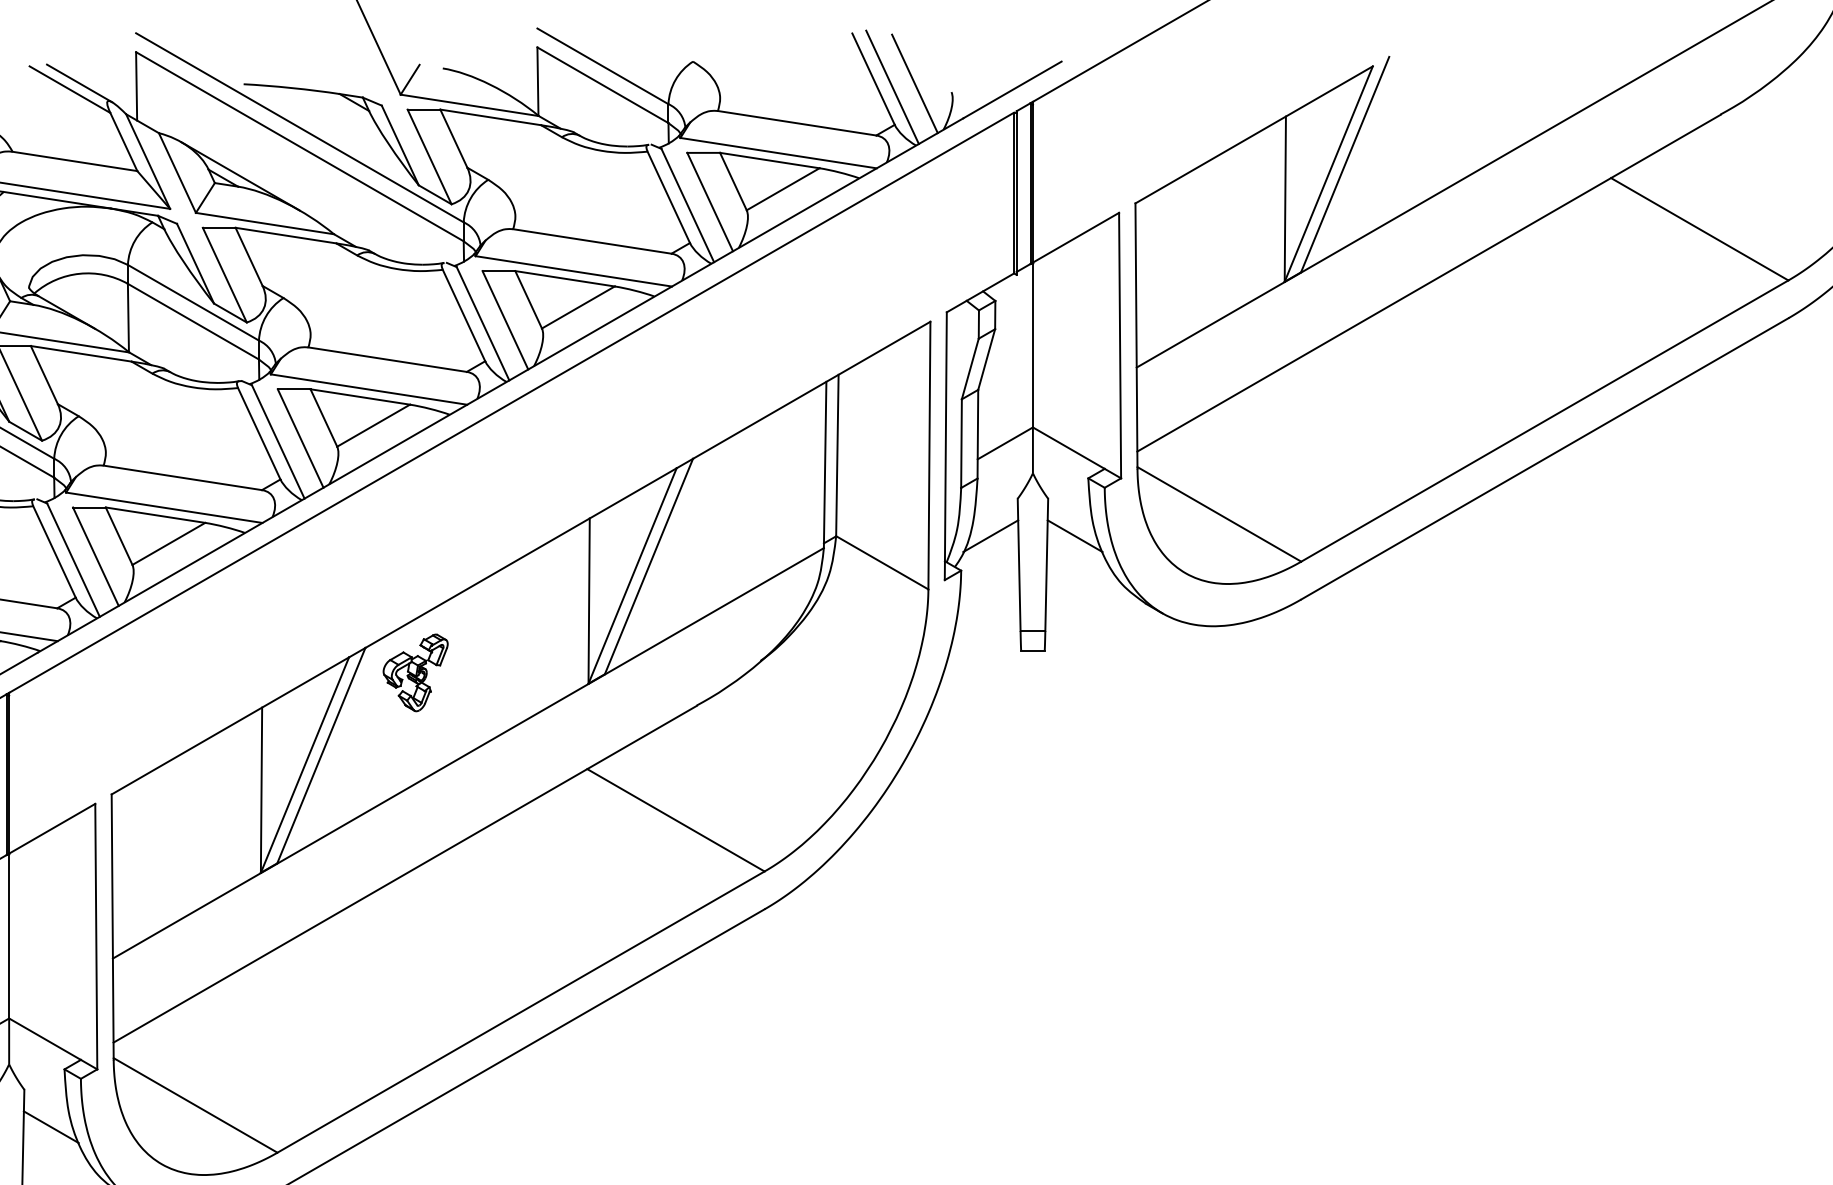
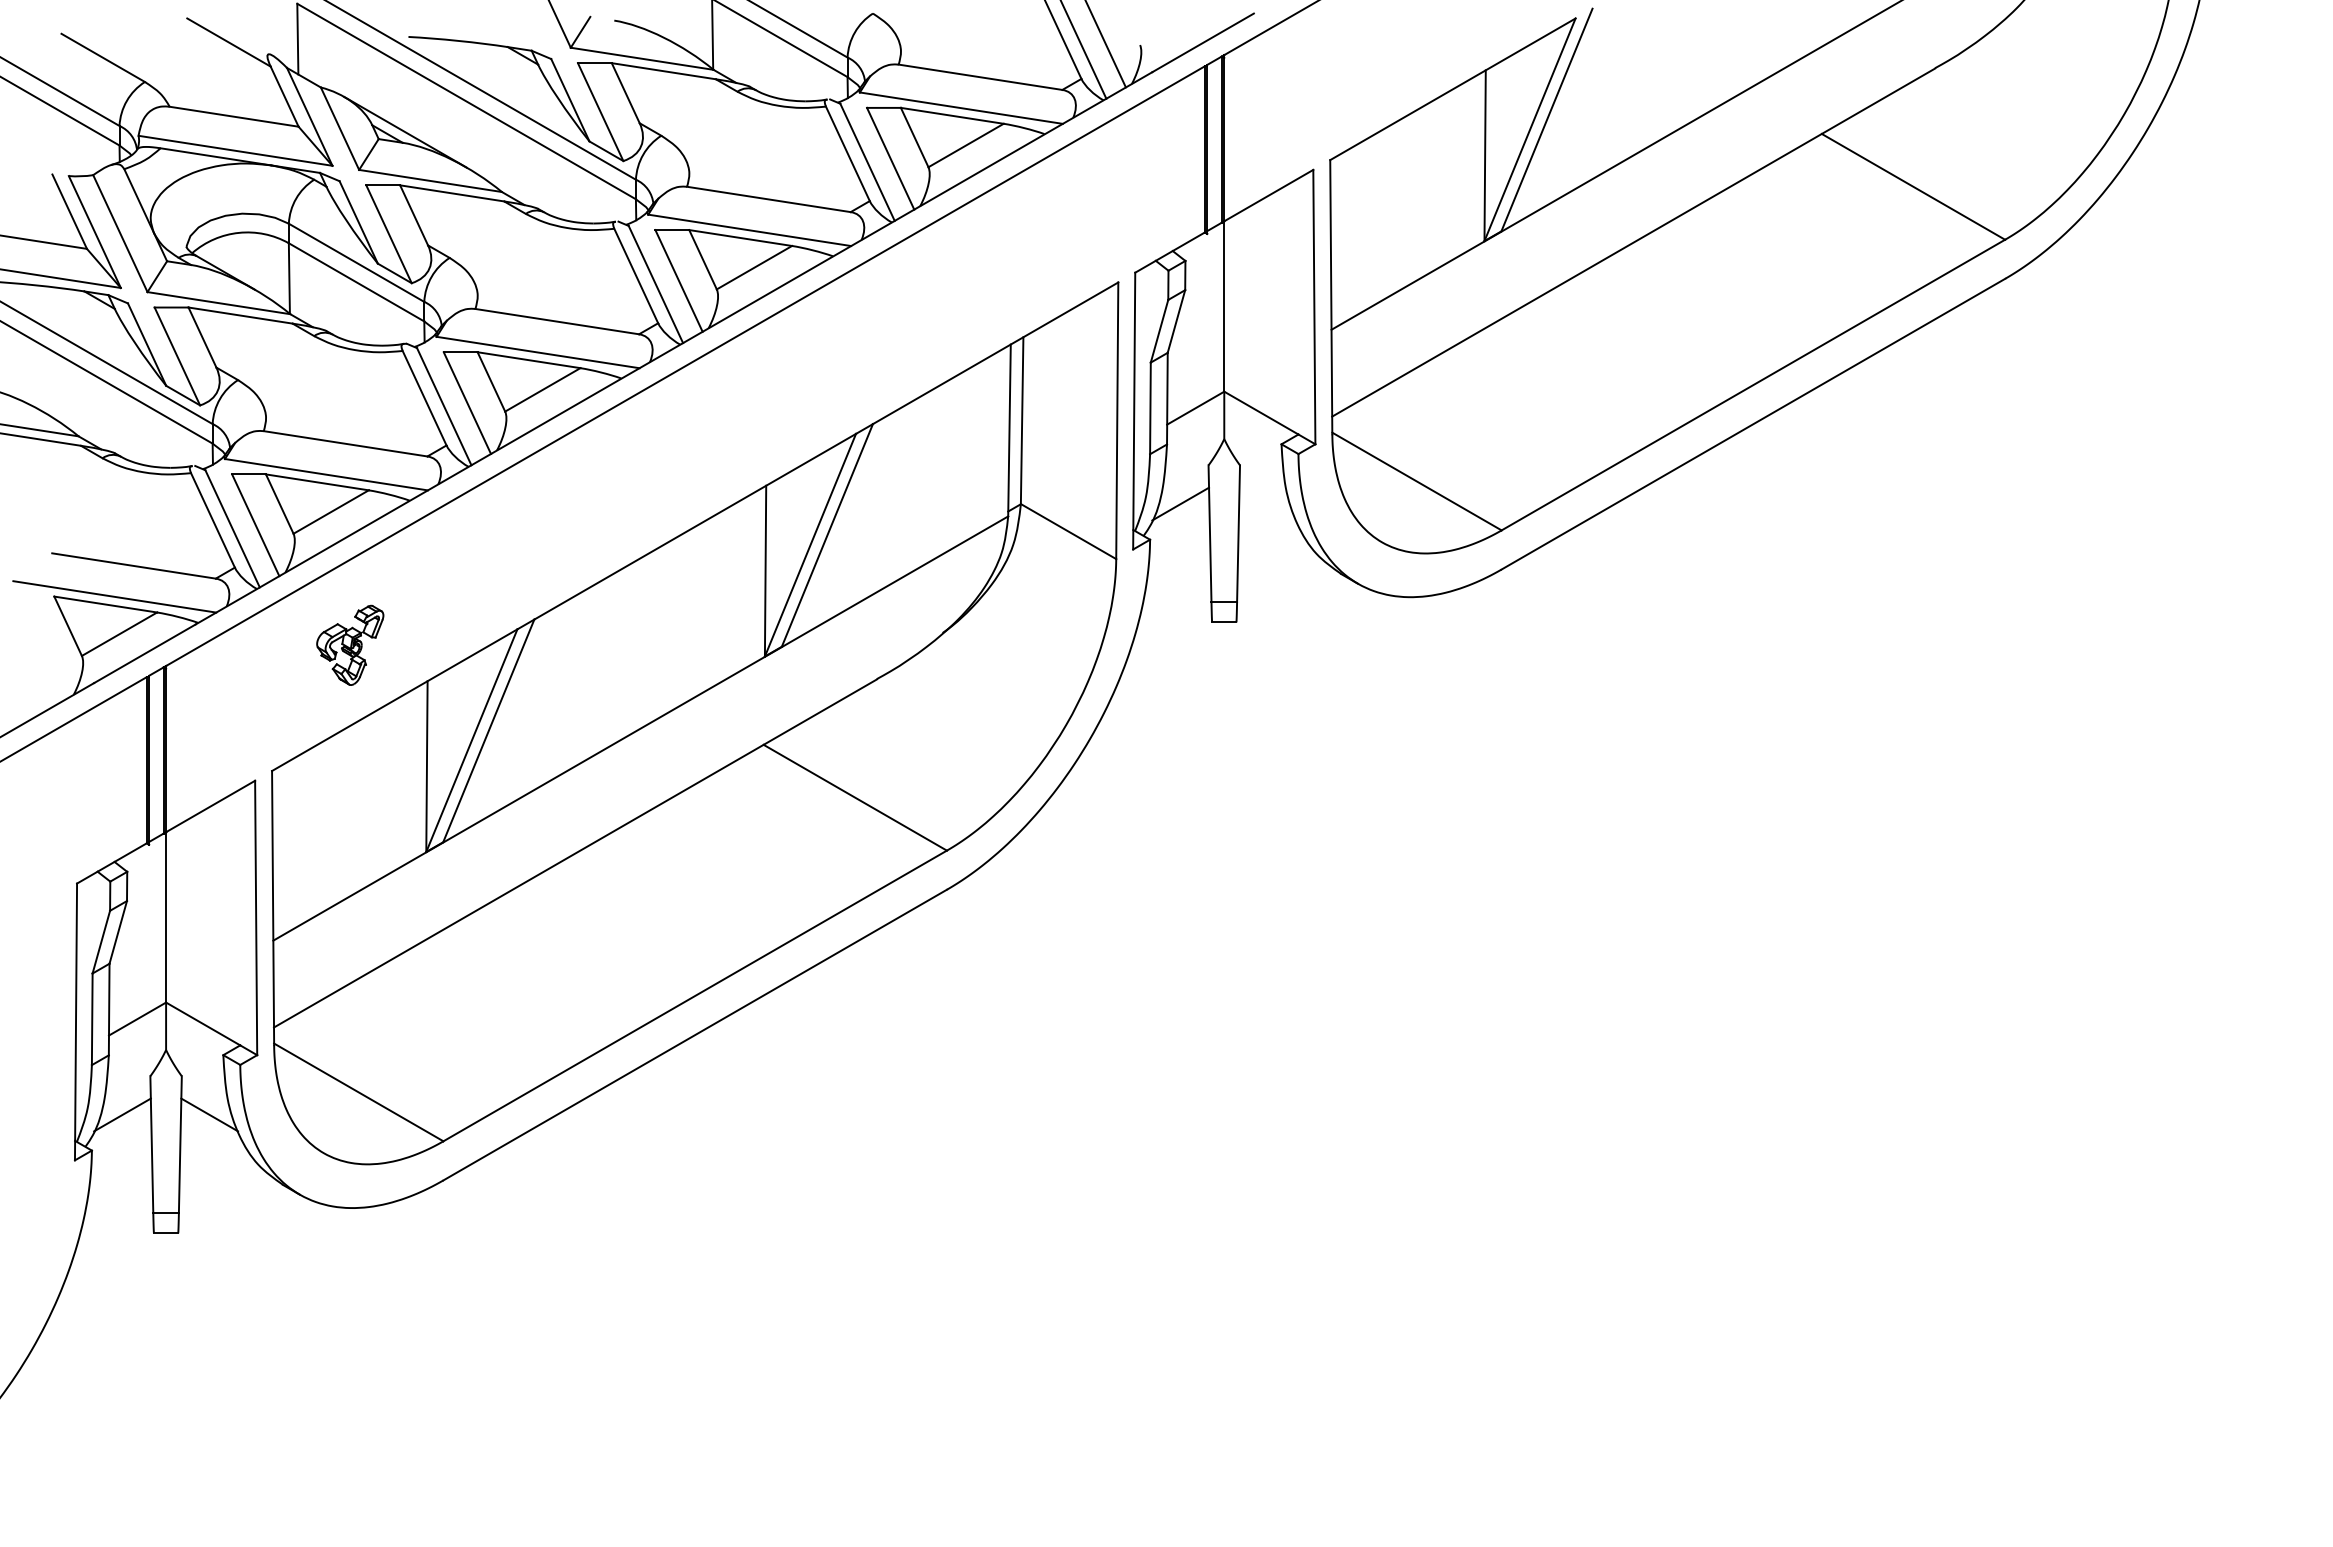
line: (79, 82) -> (238, 35), removed
line: (1074, 535) -> (1267, 503), removed
part: (415, 672) -> (350, 644), moved

